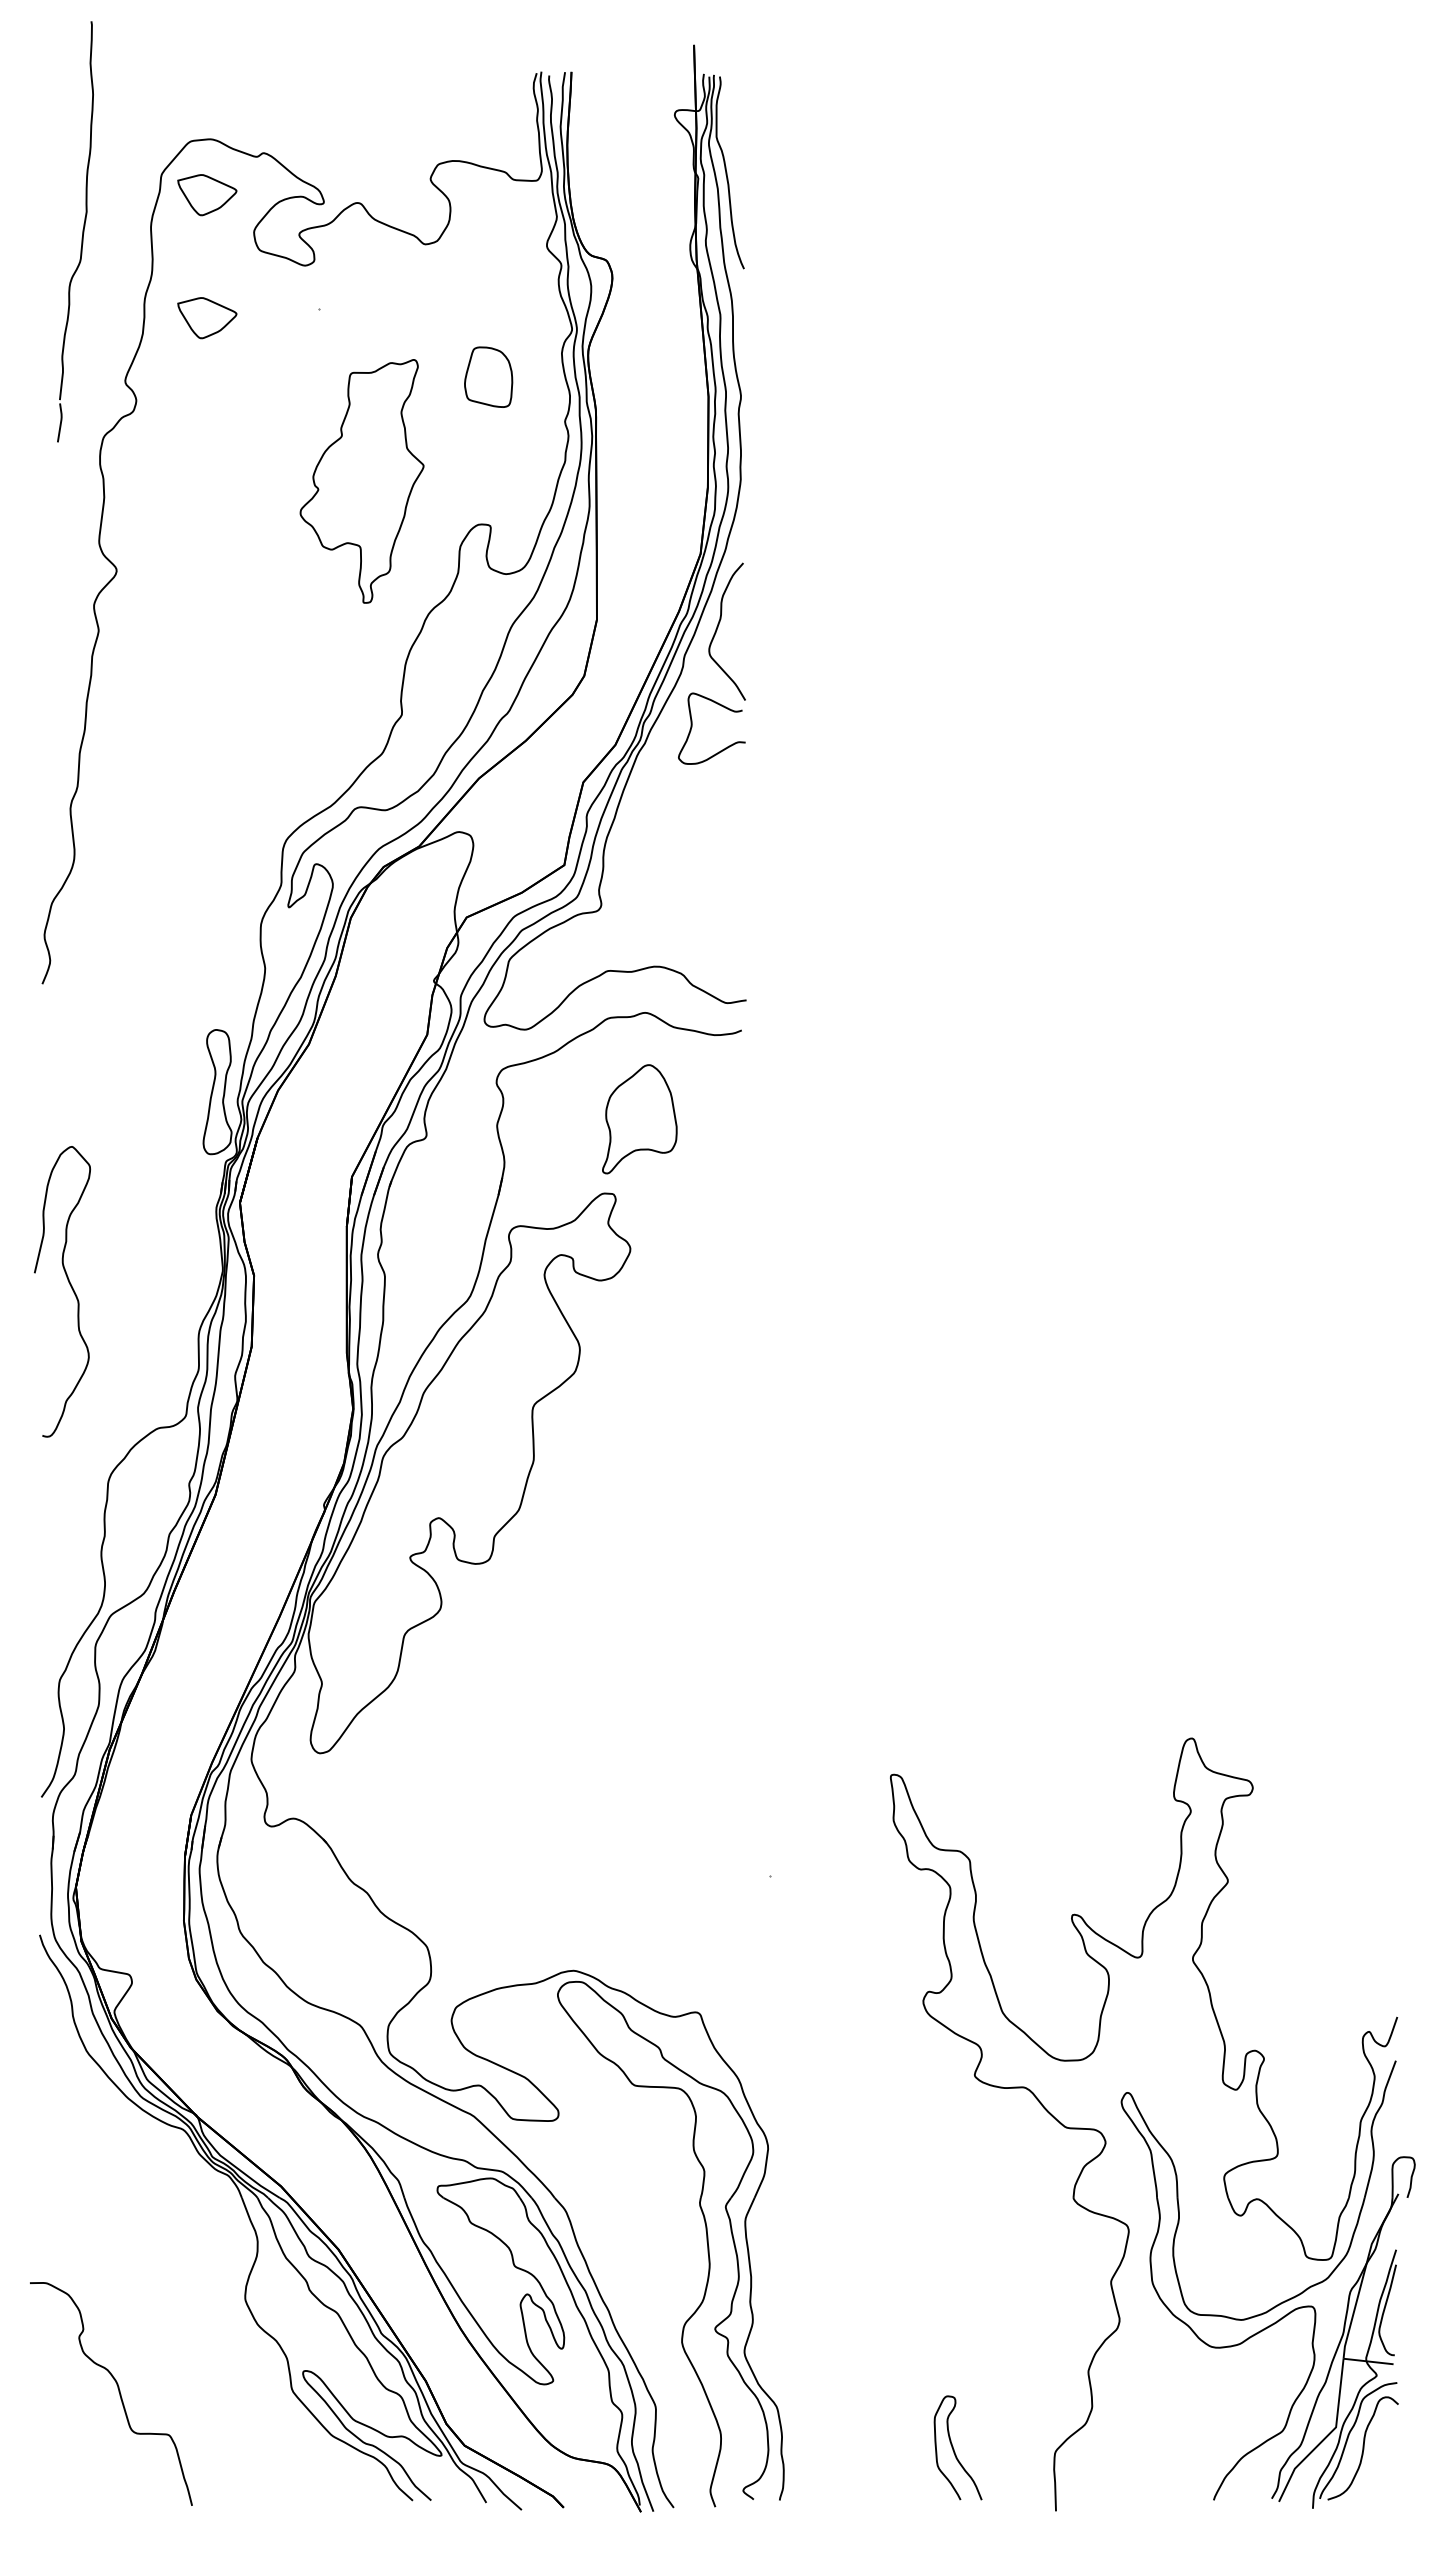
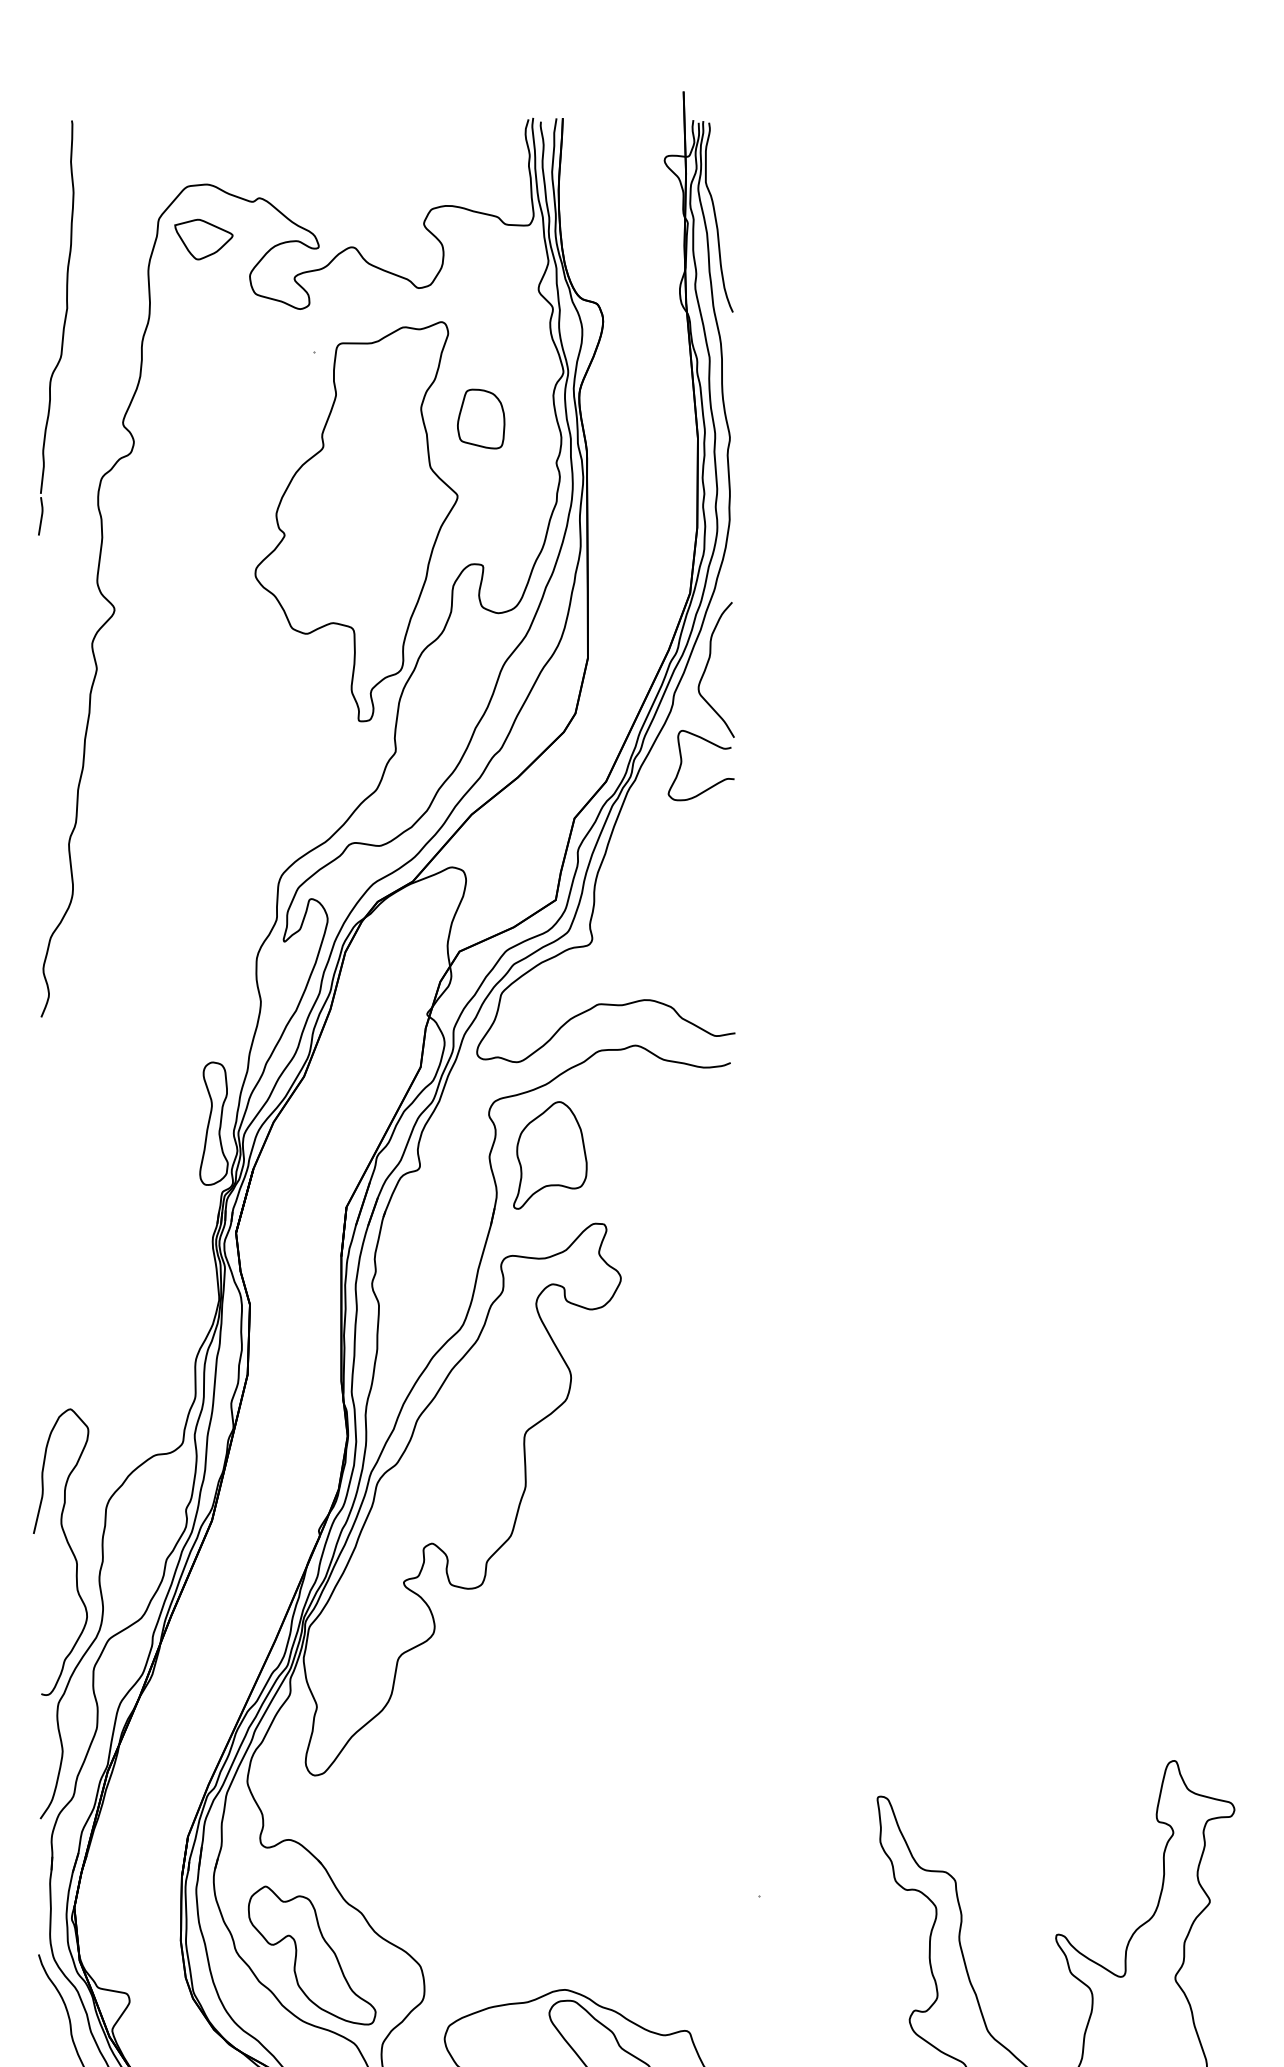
part: (82, 231) -> (63, 327), moved
part: (207, 318) -> (204, 361), removed
part: (361, 481) -> (355, 521), size x1.67
part: (639, 1119) -> (550, 1155), moved
curve: (70, 1286) -> (69, 1547), moved
part: (317, 1935) -> (312, 1955), added

